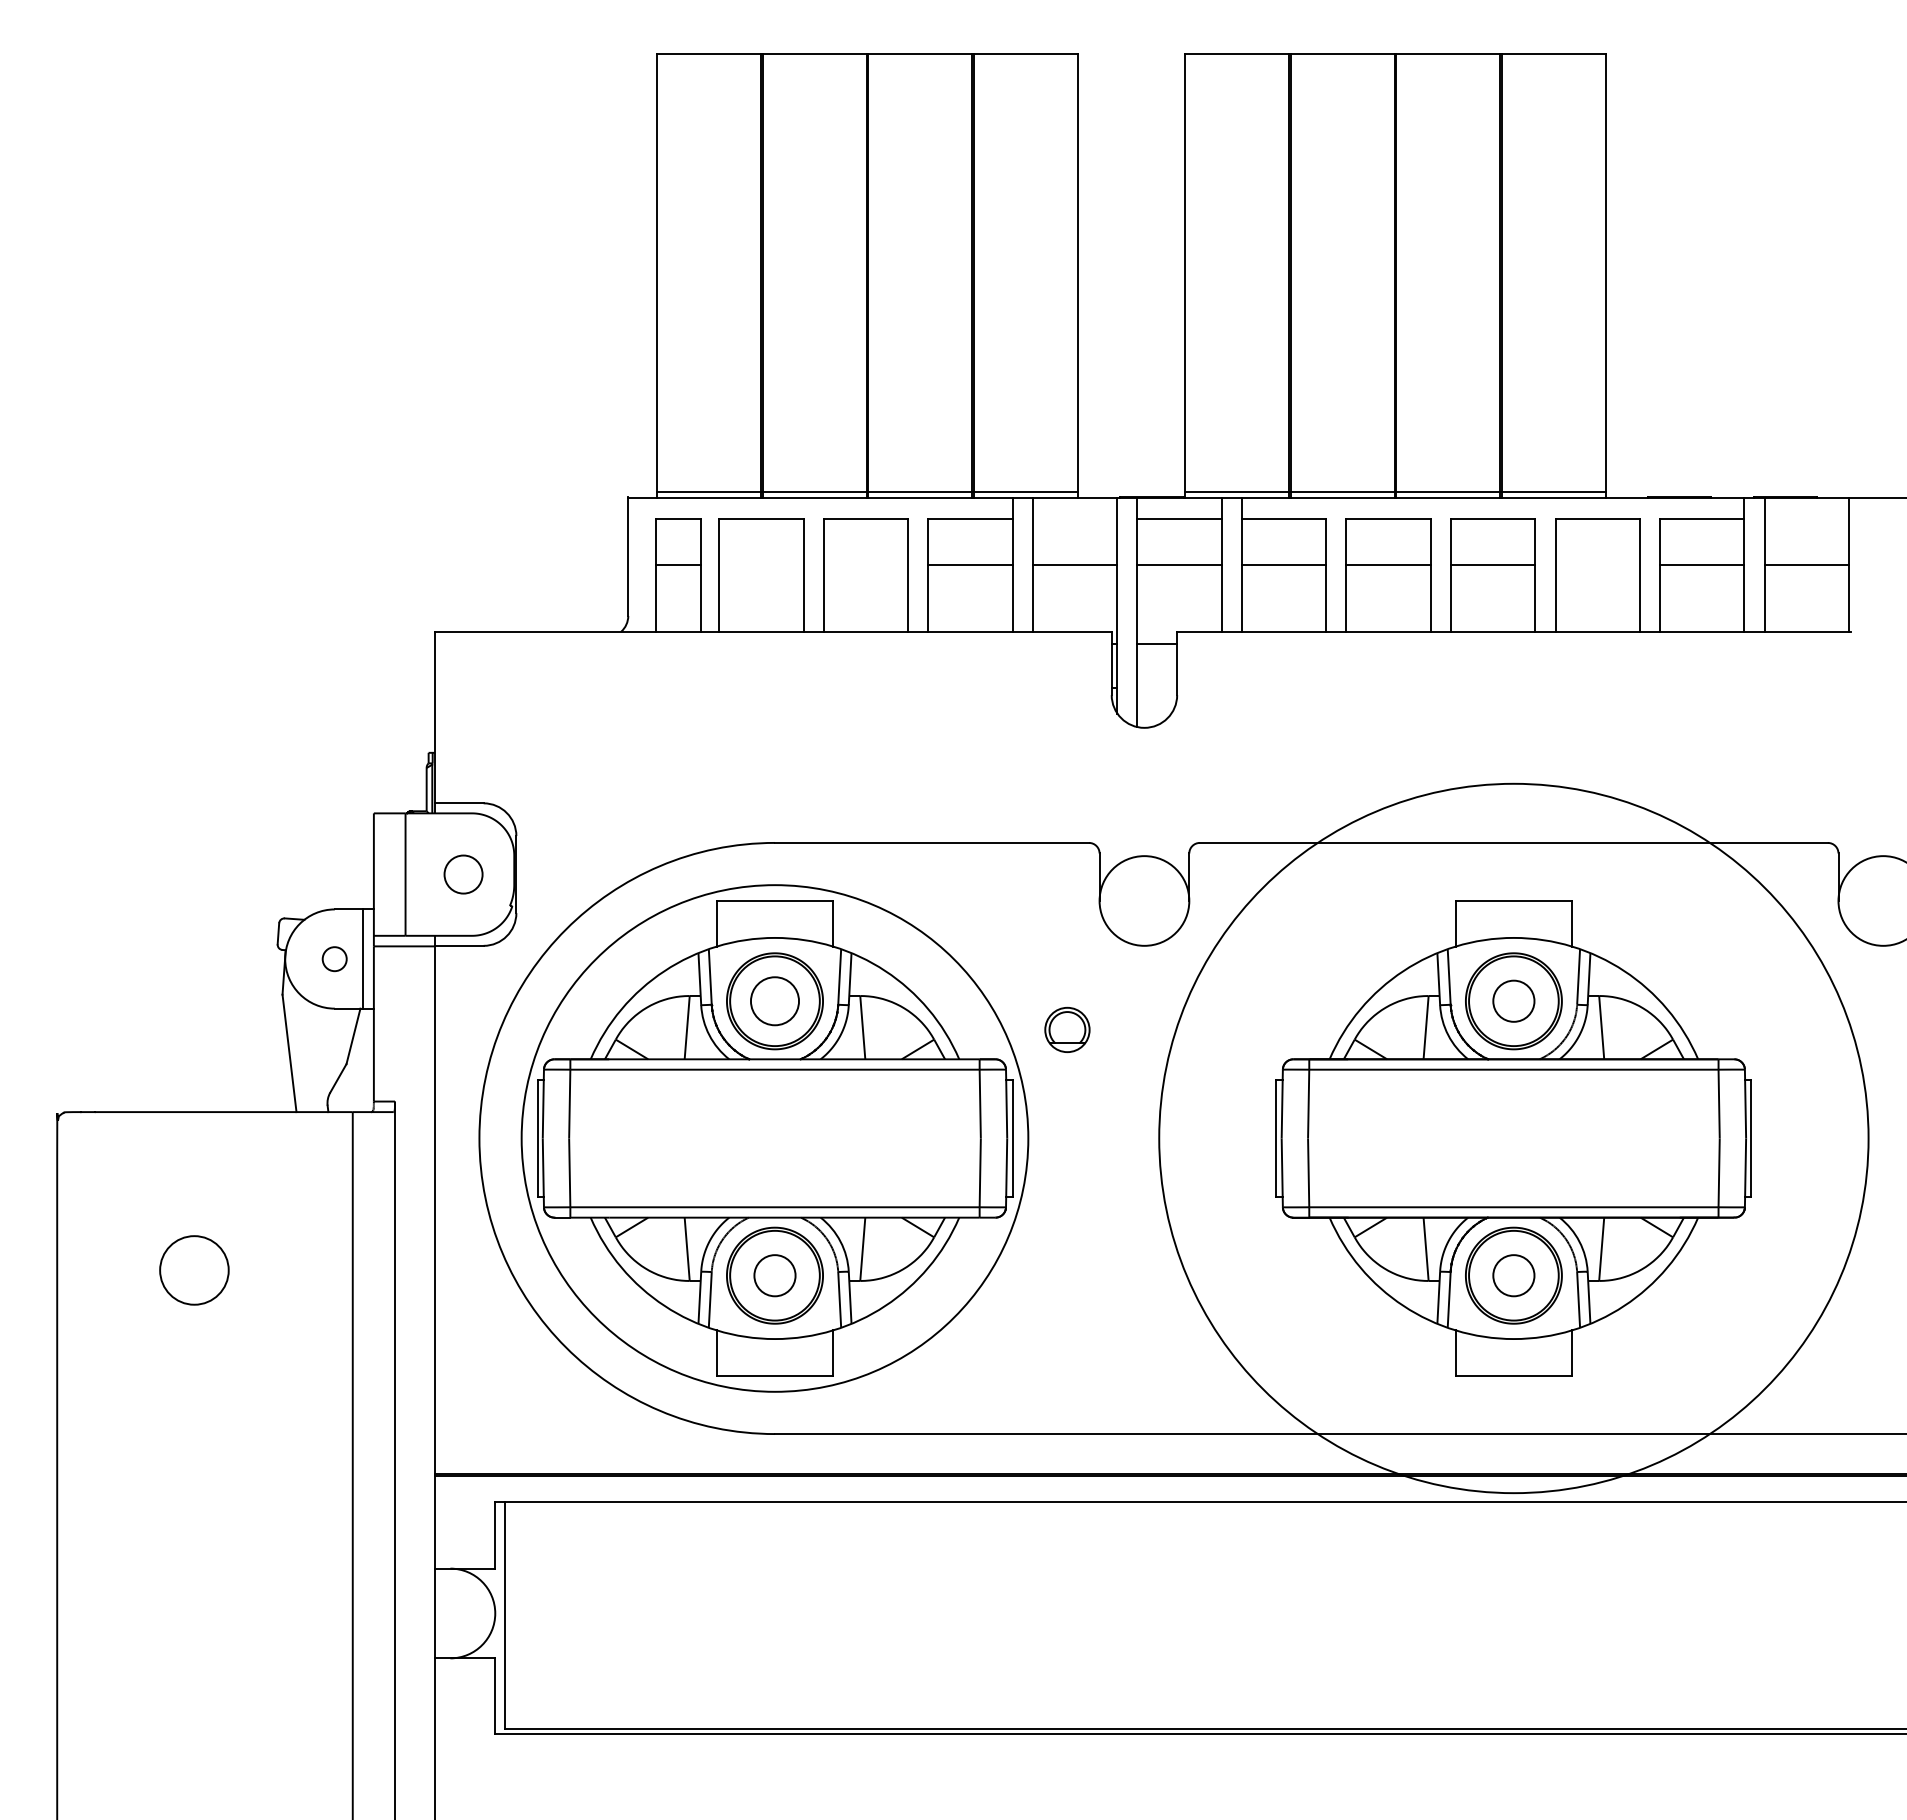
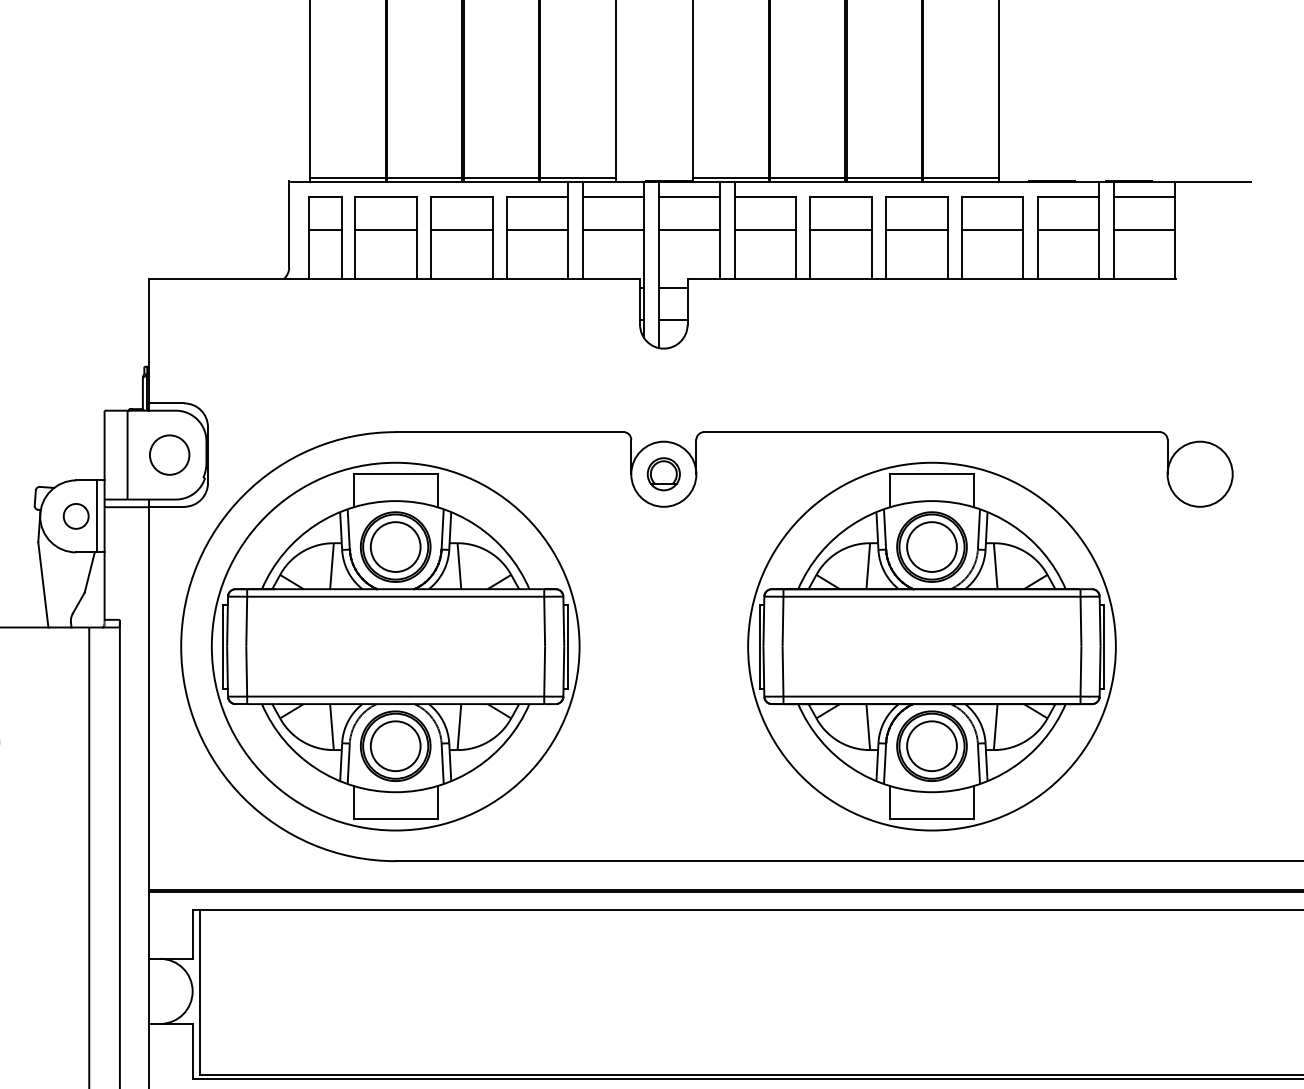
line: (1074, 518) -> (613, 196), added
line: (1806, 518) -> (1144, 196), added
line: (761, 564) -> (385, 230), added
line: (865, 564) -> (461, 230), added
line: (1597, 564) -> (992, 230), added
line: (1157, 688) -> (673, 320), added
circle: (463, 874) -> (169, 455), size x1.43
circle: (334, 959) -> (75, 516), size x1.43
circle: (774, 1000) -> (395, 546), size x1.43
circle: (1513, 1000) -> (931, 546), size x1.67
part: (1067, 1029) -> (663, 473), moved
circle: (1513, 1138) -> (931, 646), size x0.71
circle: (774, 1275) -> (395, 746), size x1.67
circle: (1513, 1275) -> (931, 746), size x1.67

